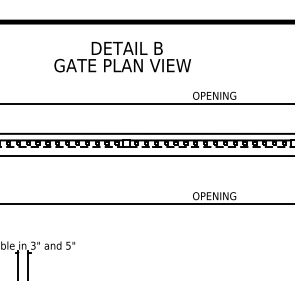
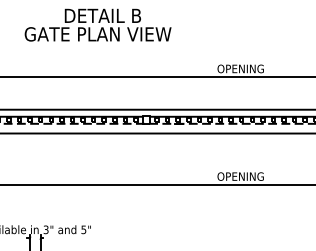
text: (122, 57) -> (97, 25), moved

